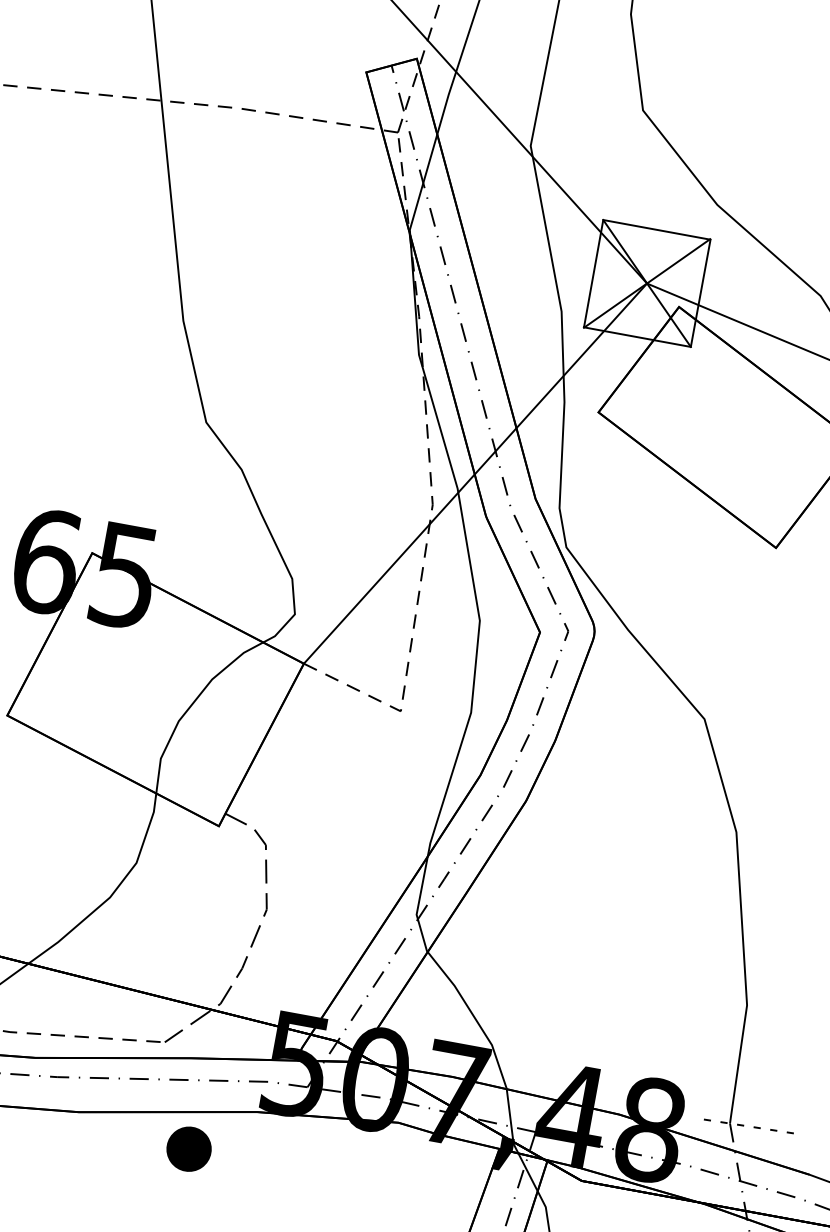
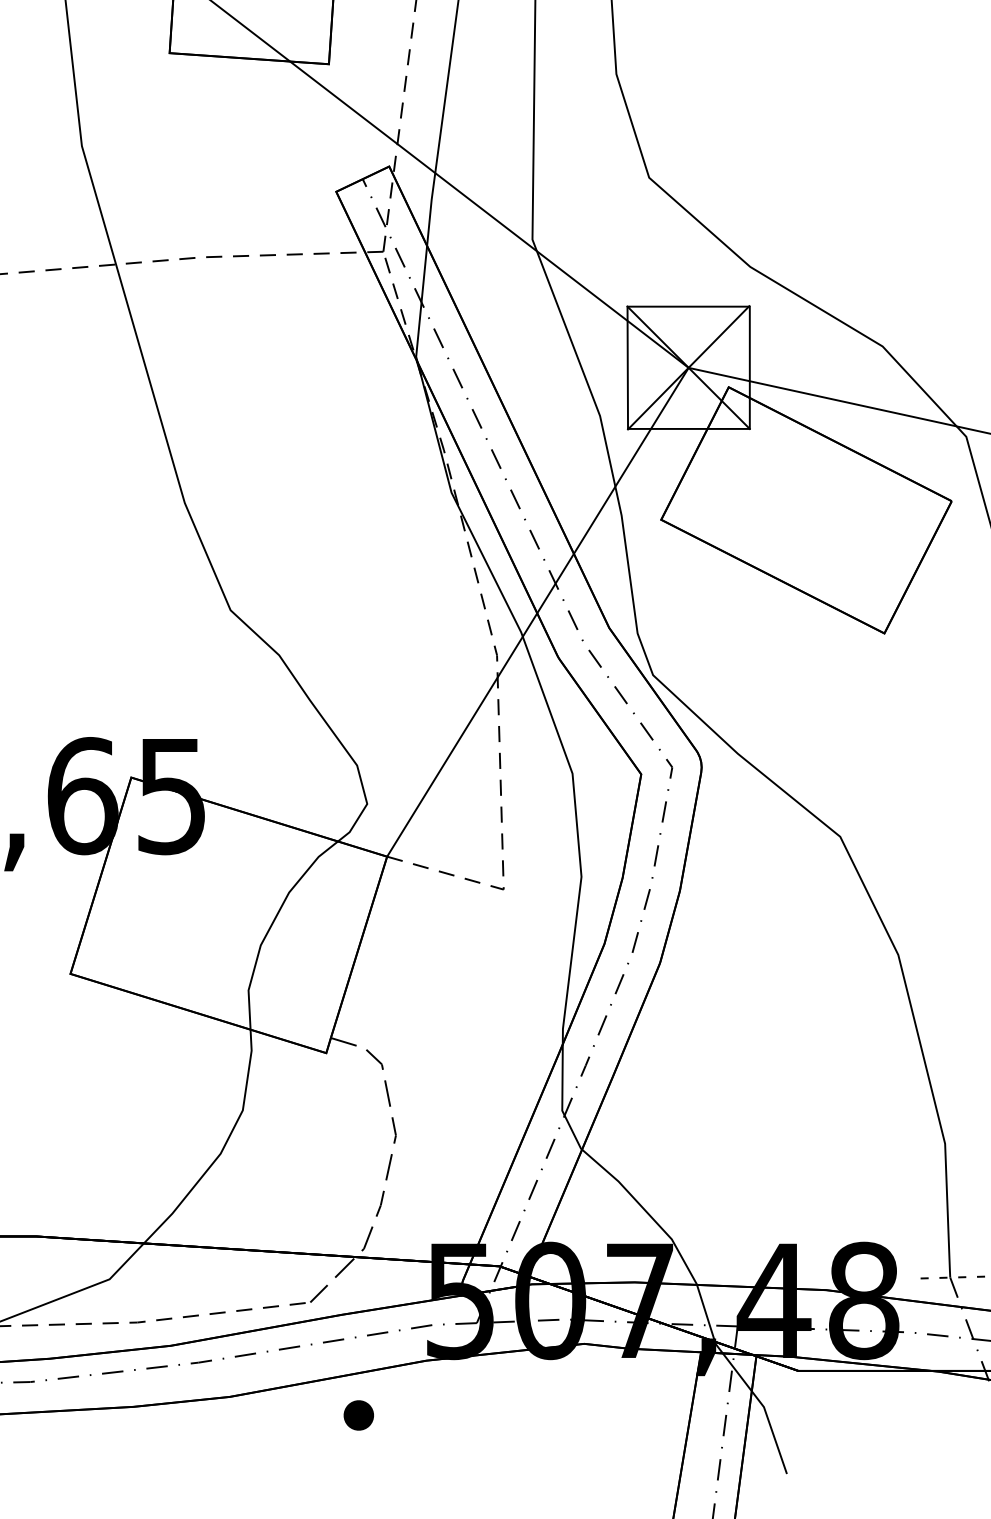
part: (188, 1149) -> (358, 1415), size x0.6

